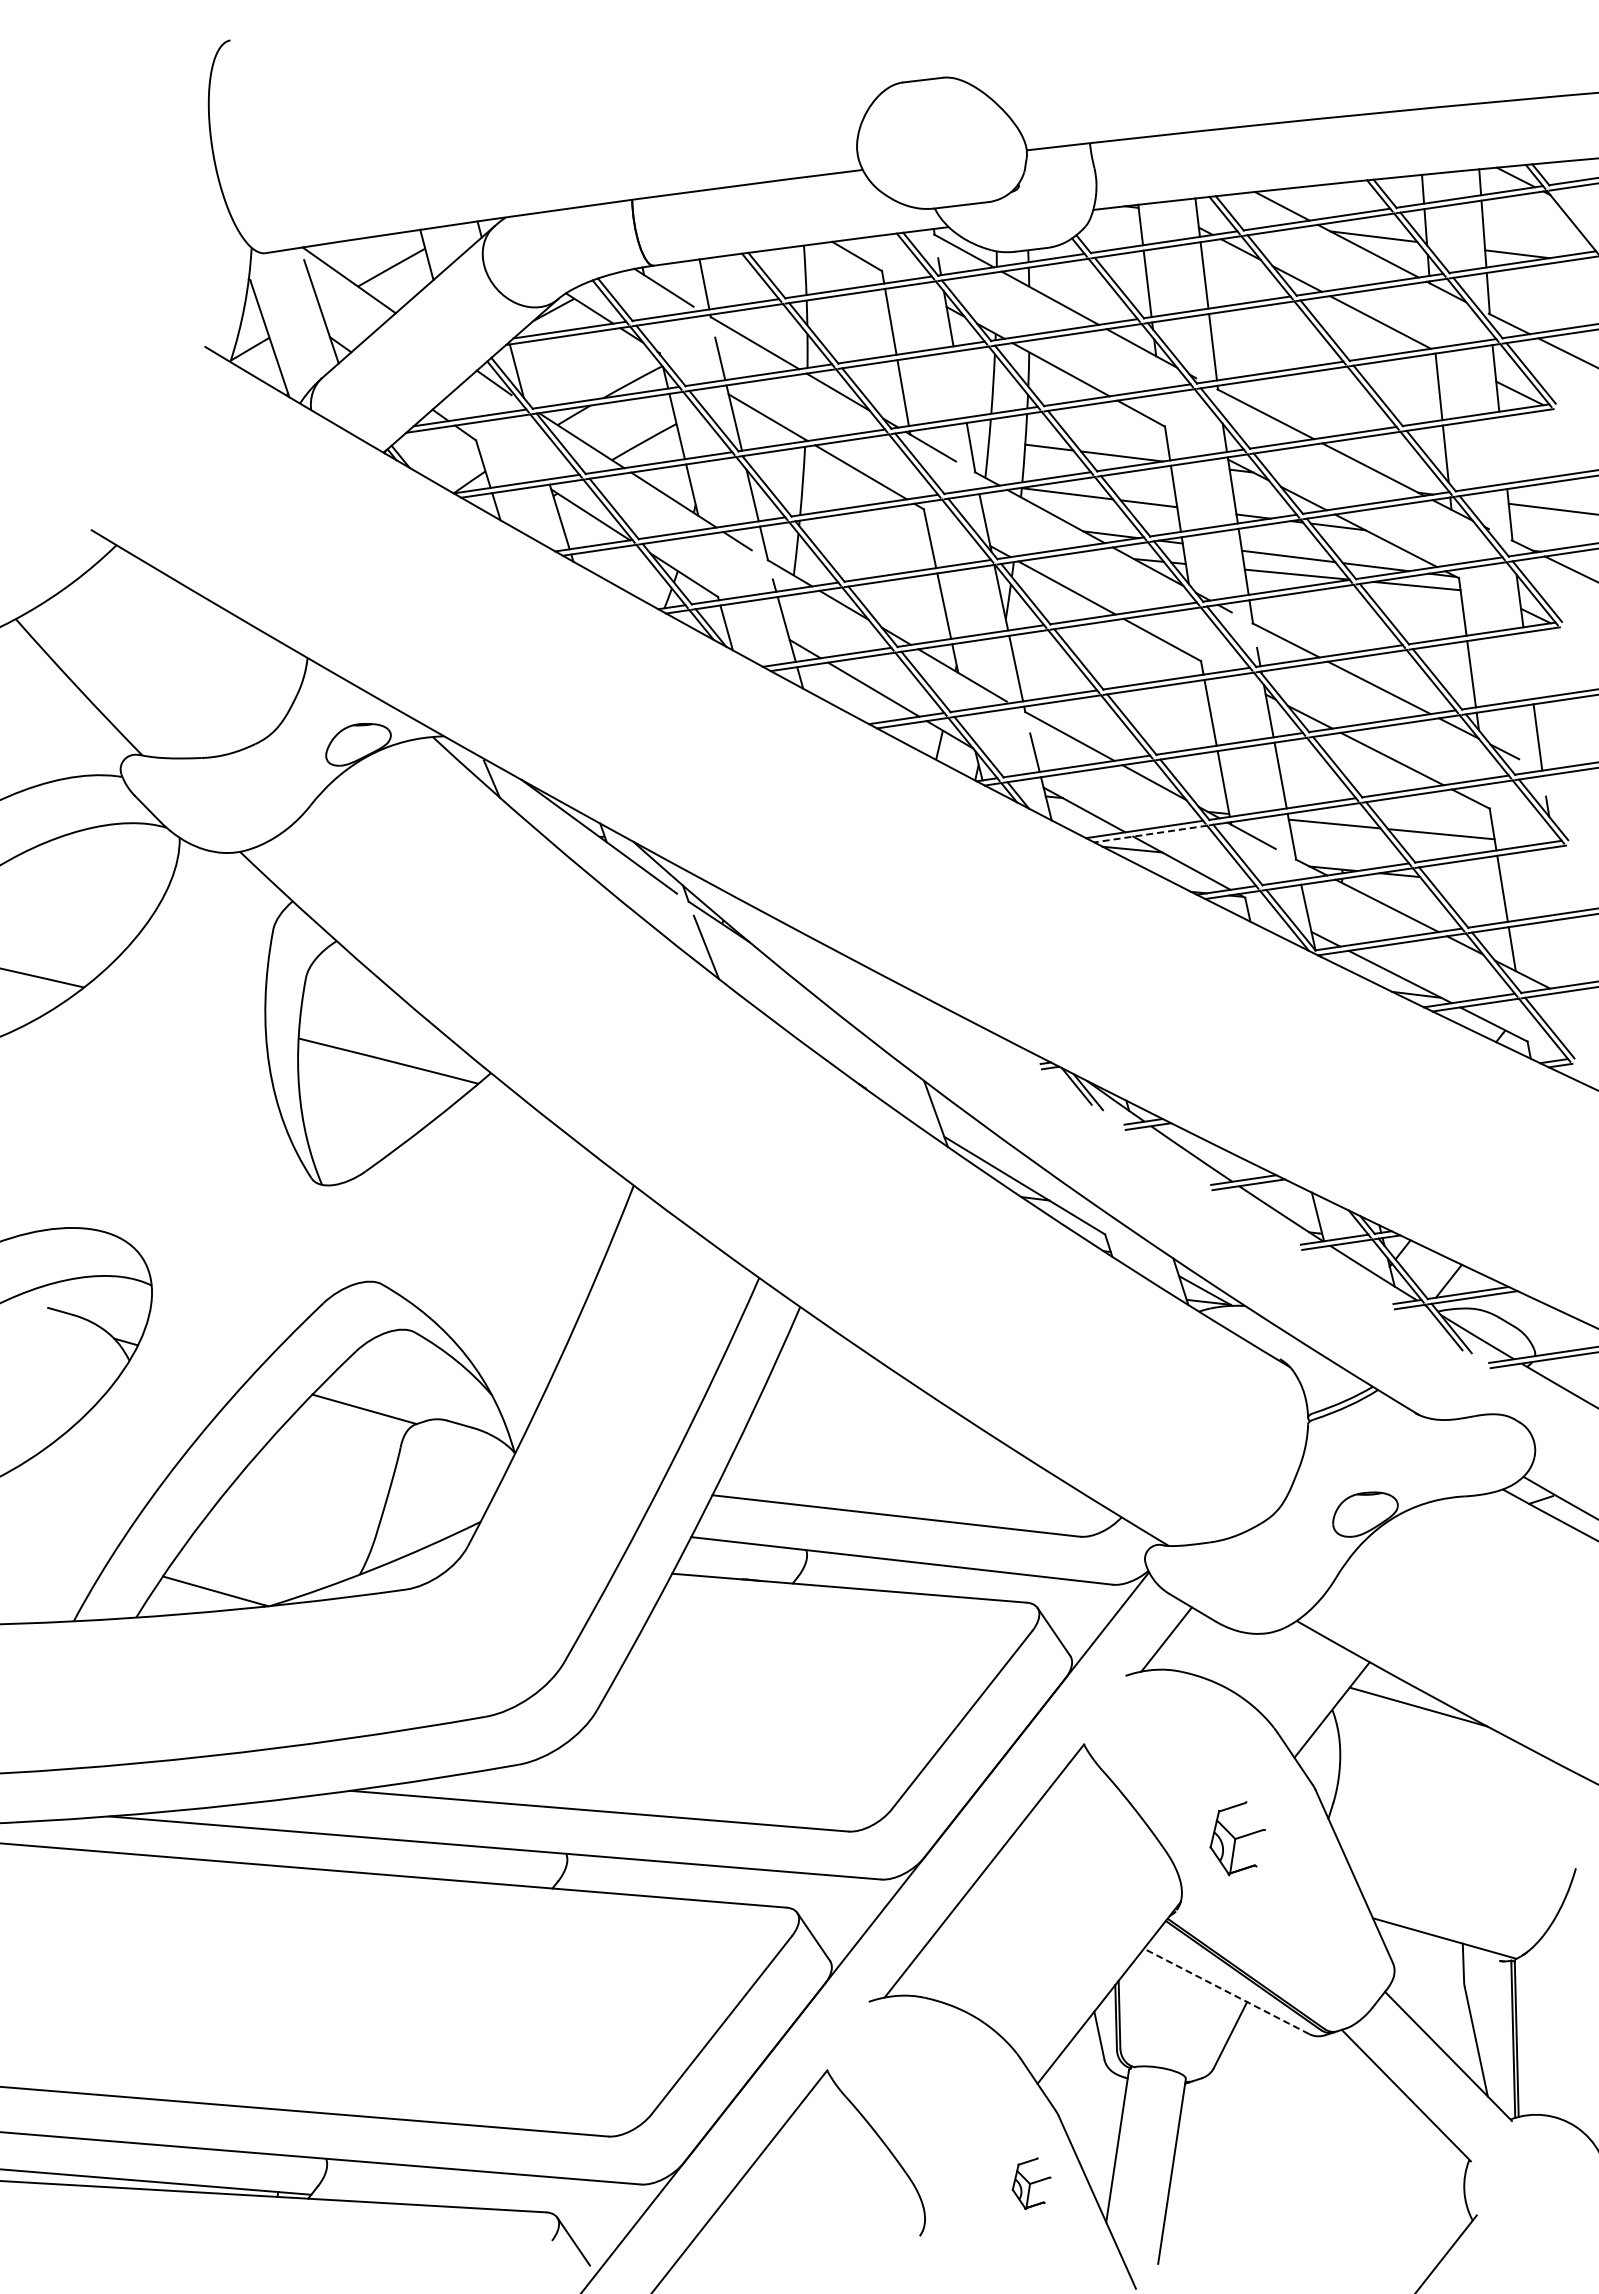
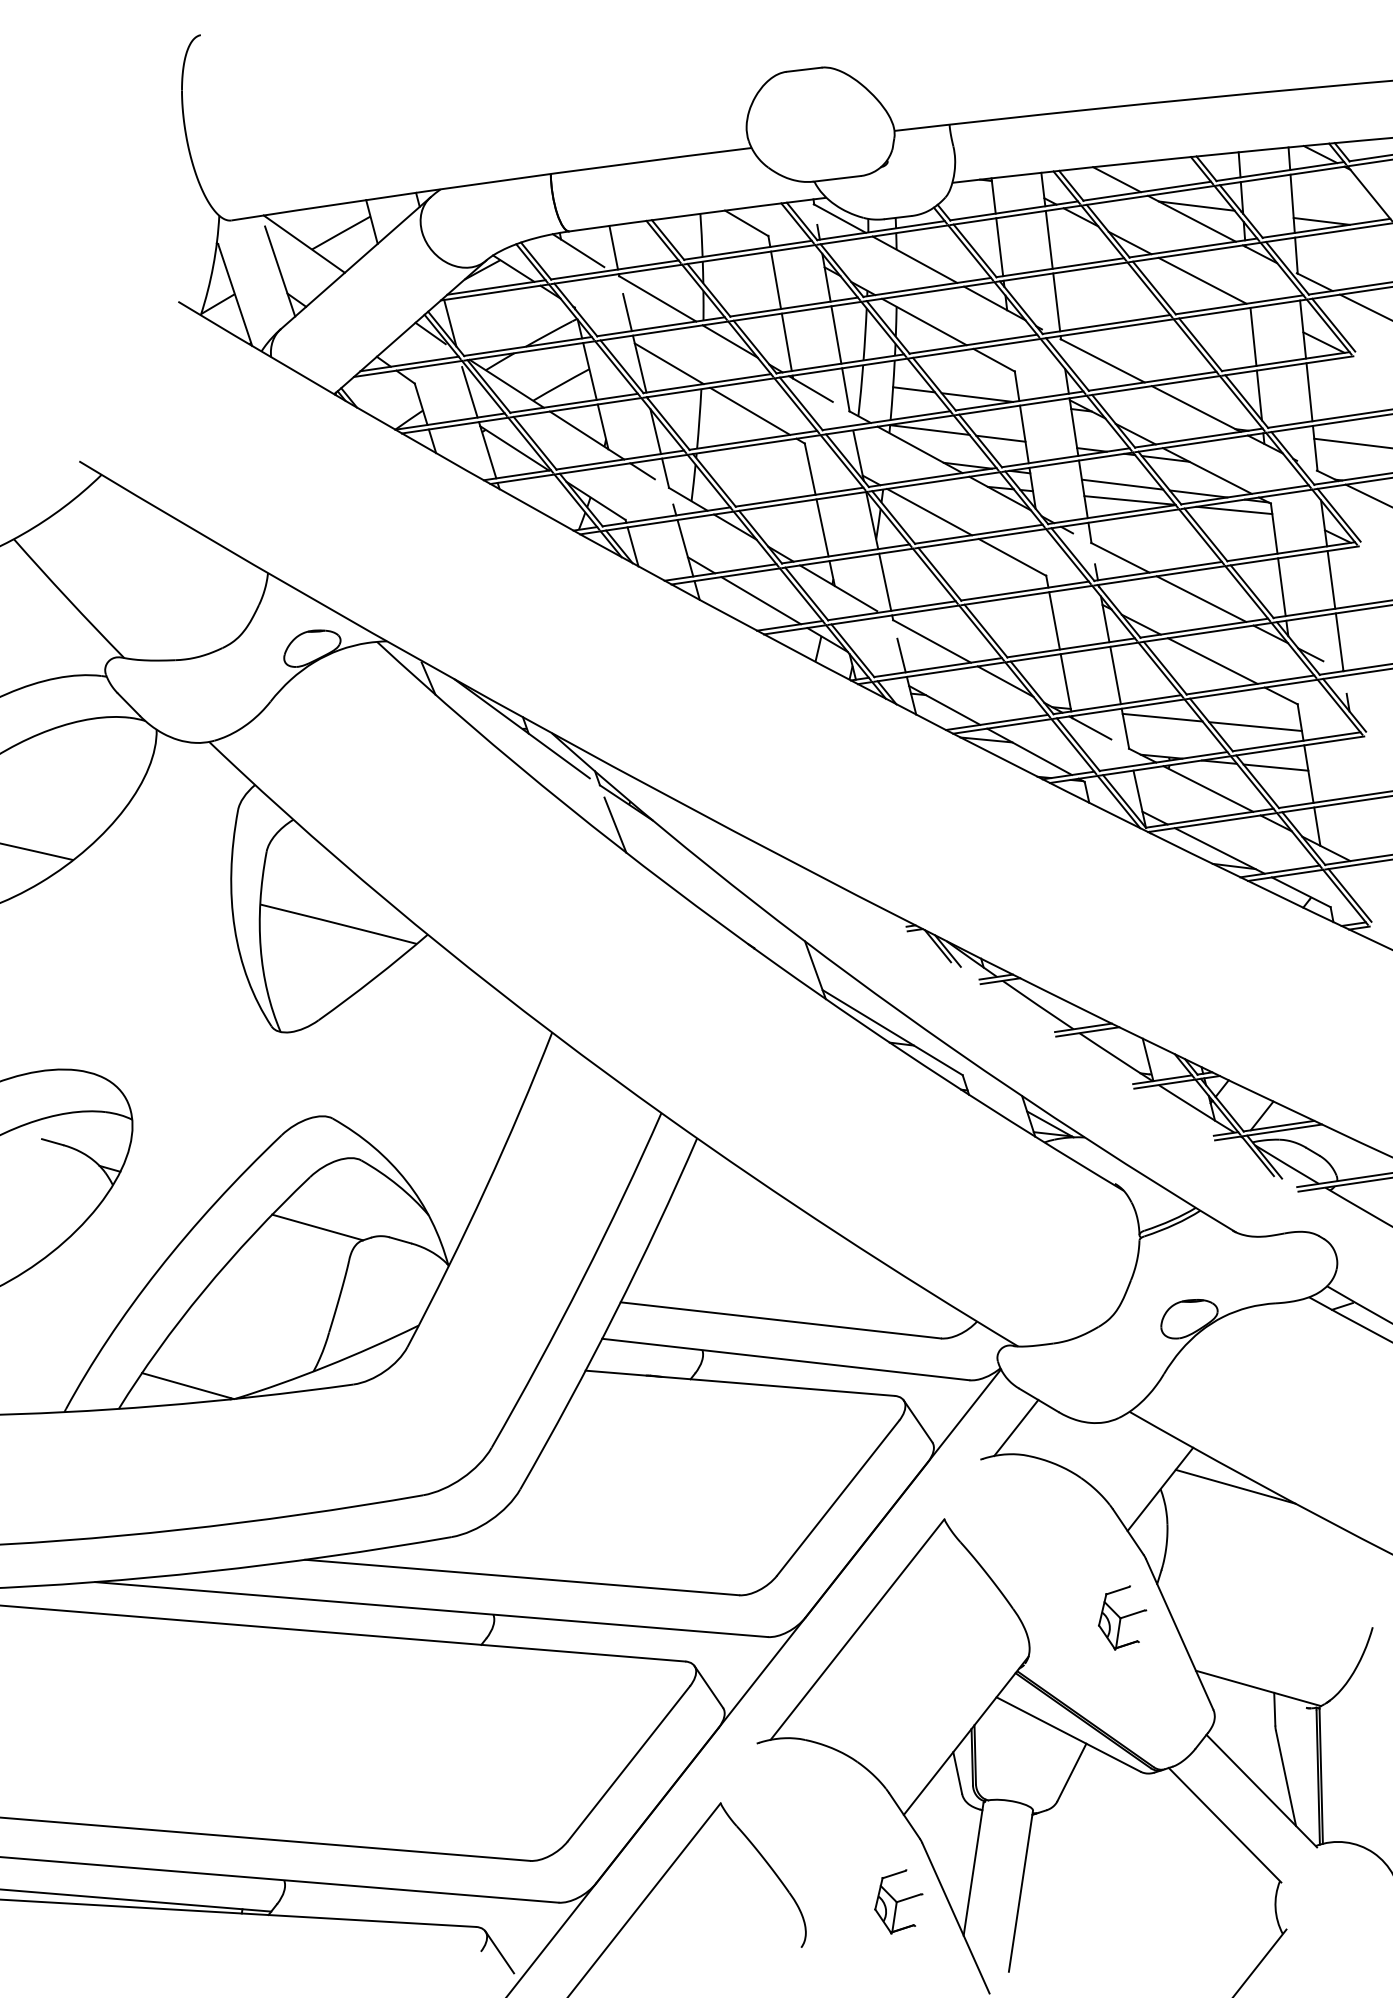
line: (959, 384) -> (835, 334), added
line: (539, 450) -> (470, 392), added
line: (1502, 450) -> (1308, 392), added
line: (1528, 665) -> (1331, 579), added
line: (1150, 834) -> (1002, 726), dashed -> solid
line: (1464, 880) -> (1275, 766), added
part: (1237, 1838) -> (1122, 1617), moved
line: (1226, 1991) -> (1068, 1734), dashed -> solid
part: (1031, 2183) -> (898, 1901), size x1.43

